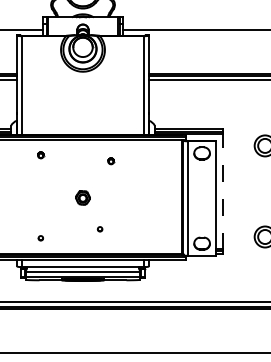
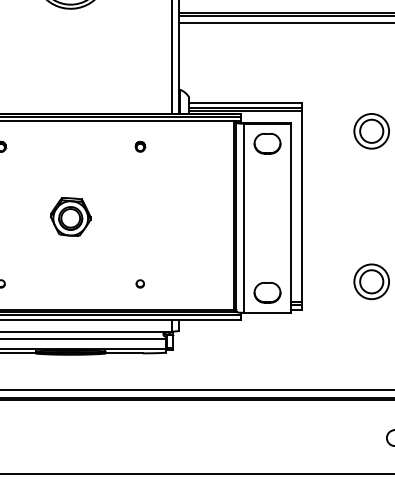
part: (111, 161) -> (140, 147), moved
line: (223, 191) -> (302, 206), dashed -> solid
part: (82, 197) -> (69, 216), size x1.67
part: (99, 229) -> (139, 284), moved

